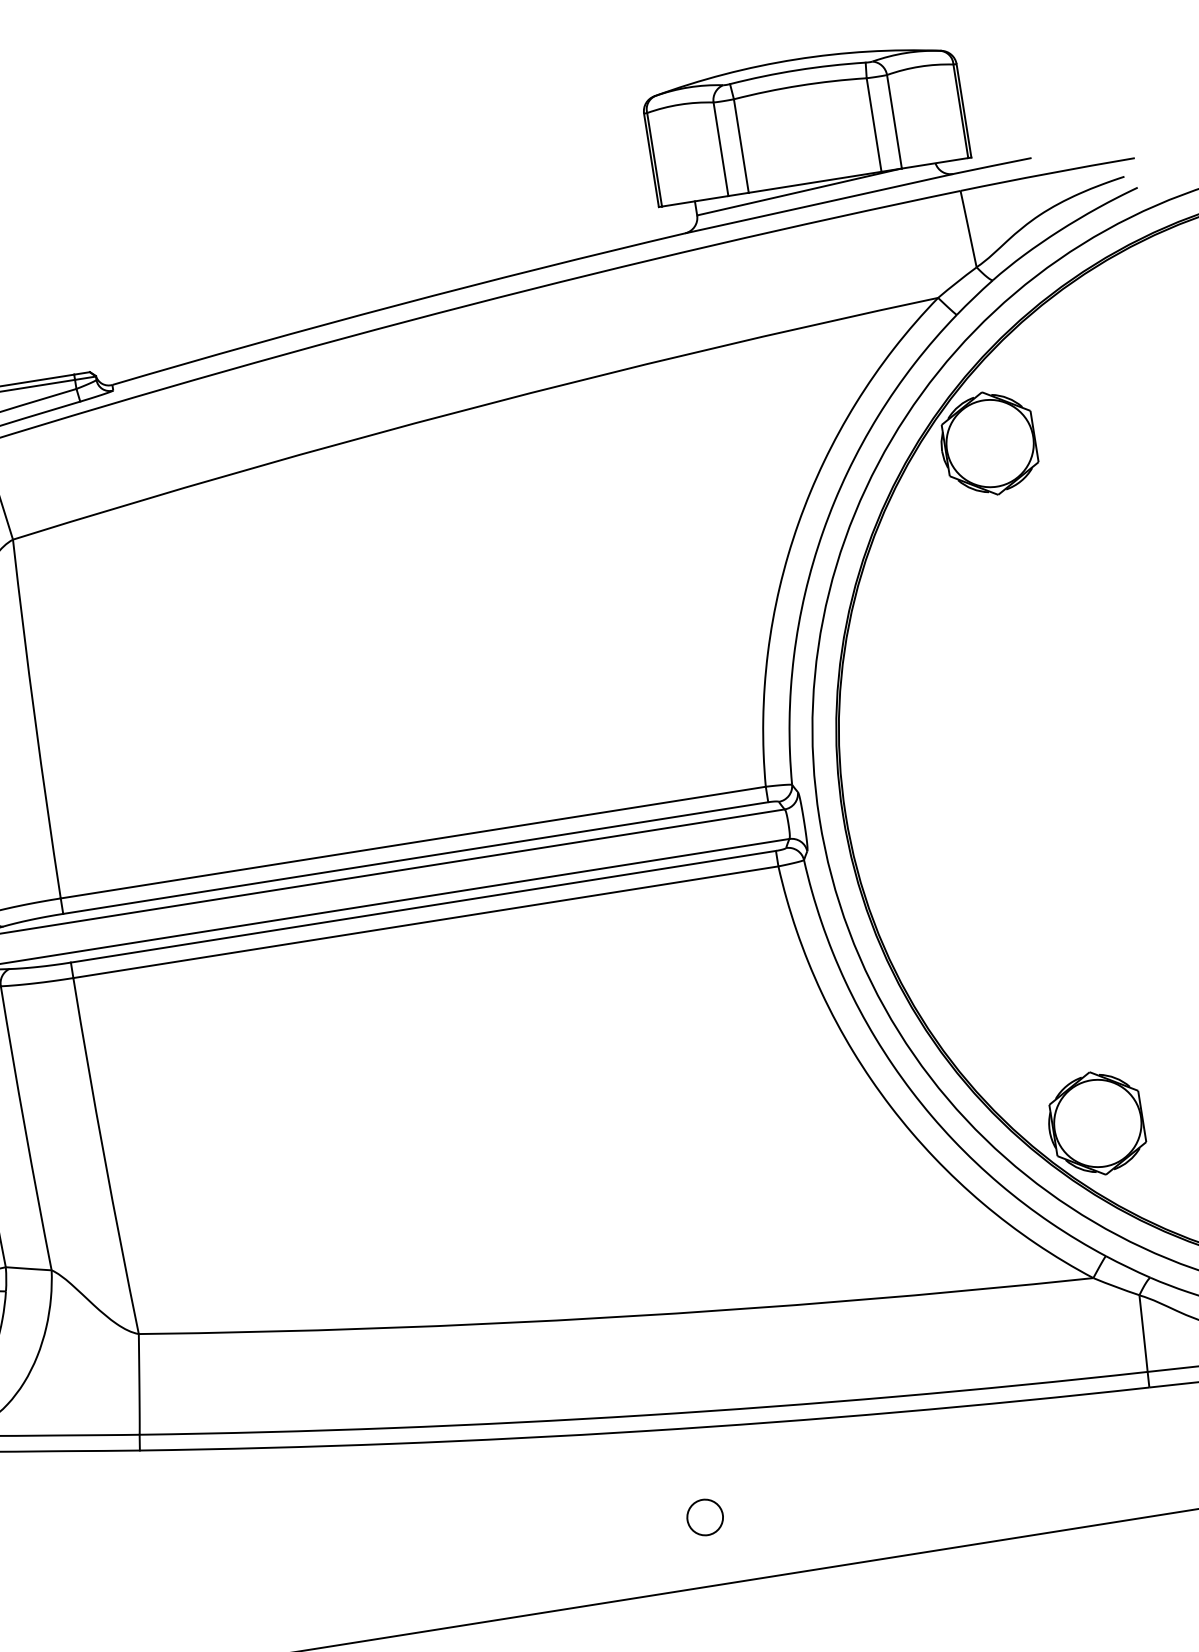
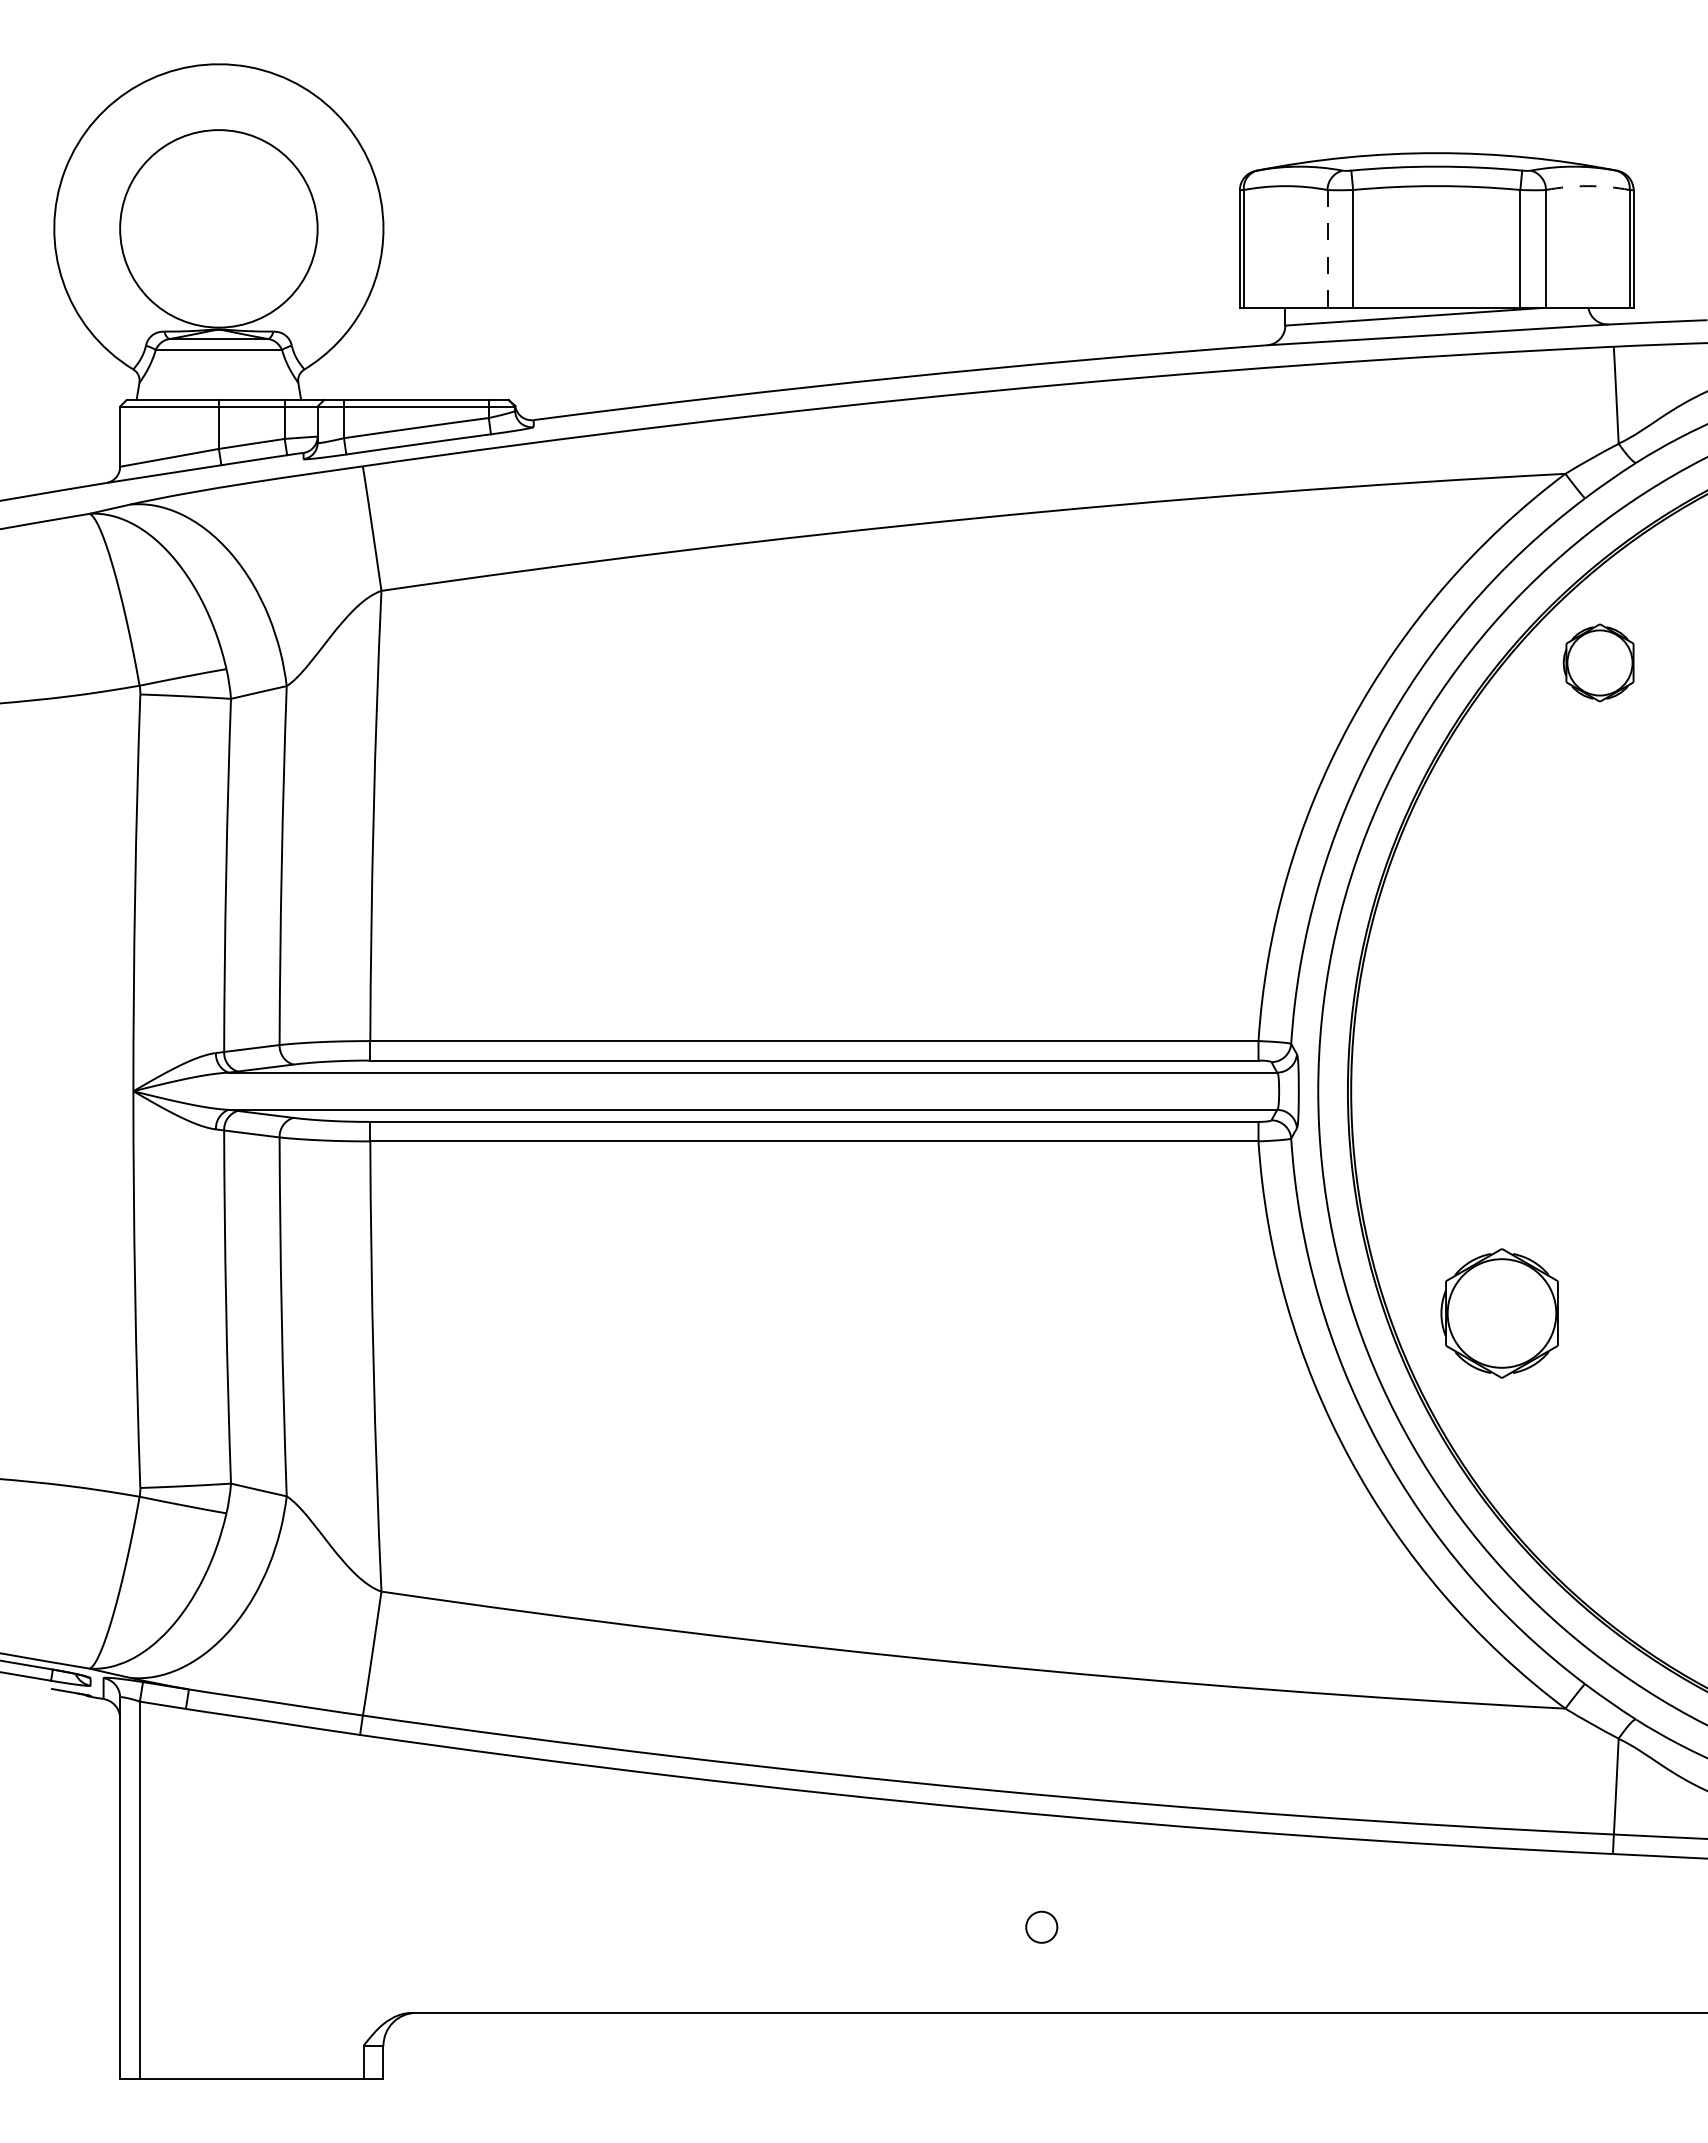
arc: (919, 67) -> (1587, 186), solid -> dashed
line: (720, 148) -> (1327, 248), solid -> dashed
part: (988, 443) -> (1598, 662), size x0.6
part: (1095, 1123) -> (1499, 1313), moved
circle: (705, 1517) -> (1041, 1927), size x0.7

